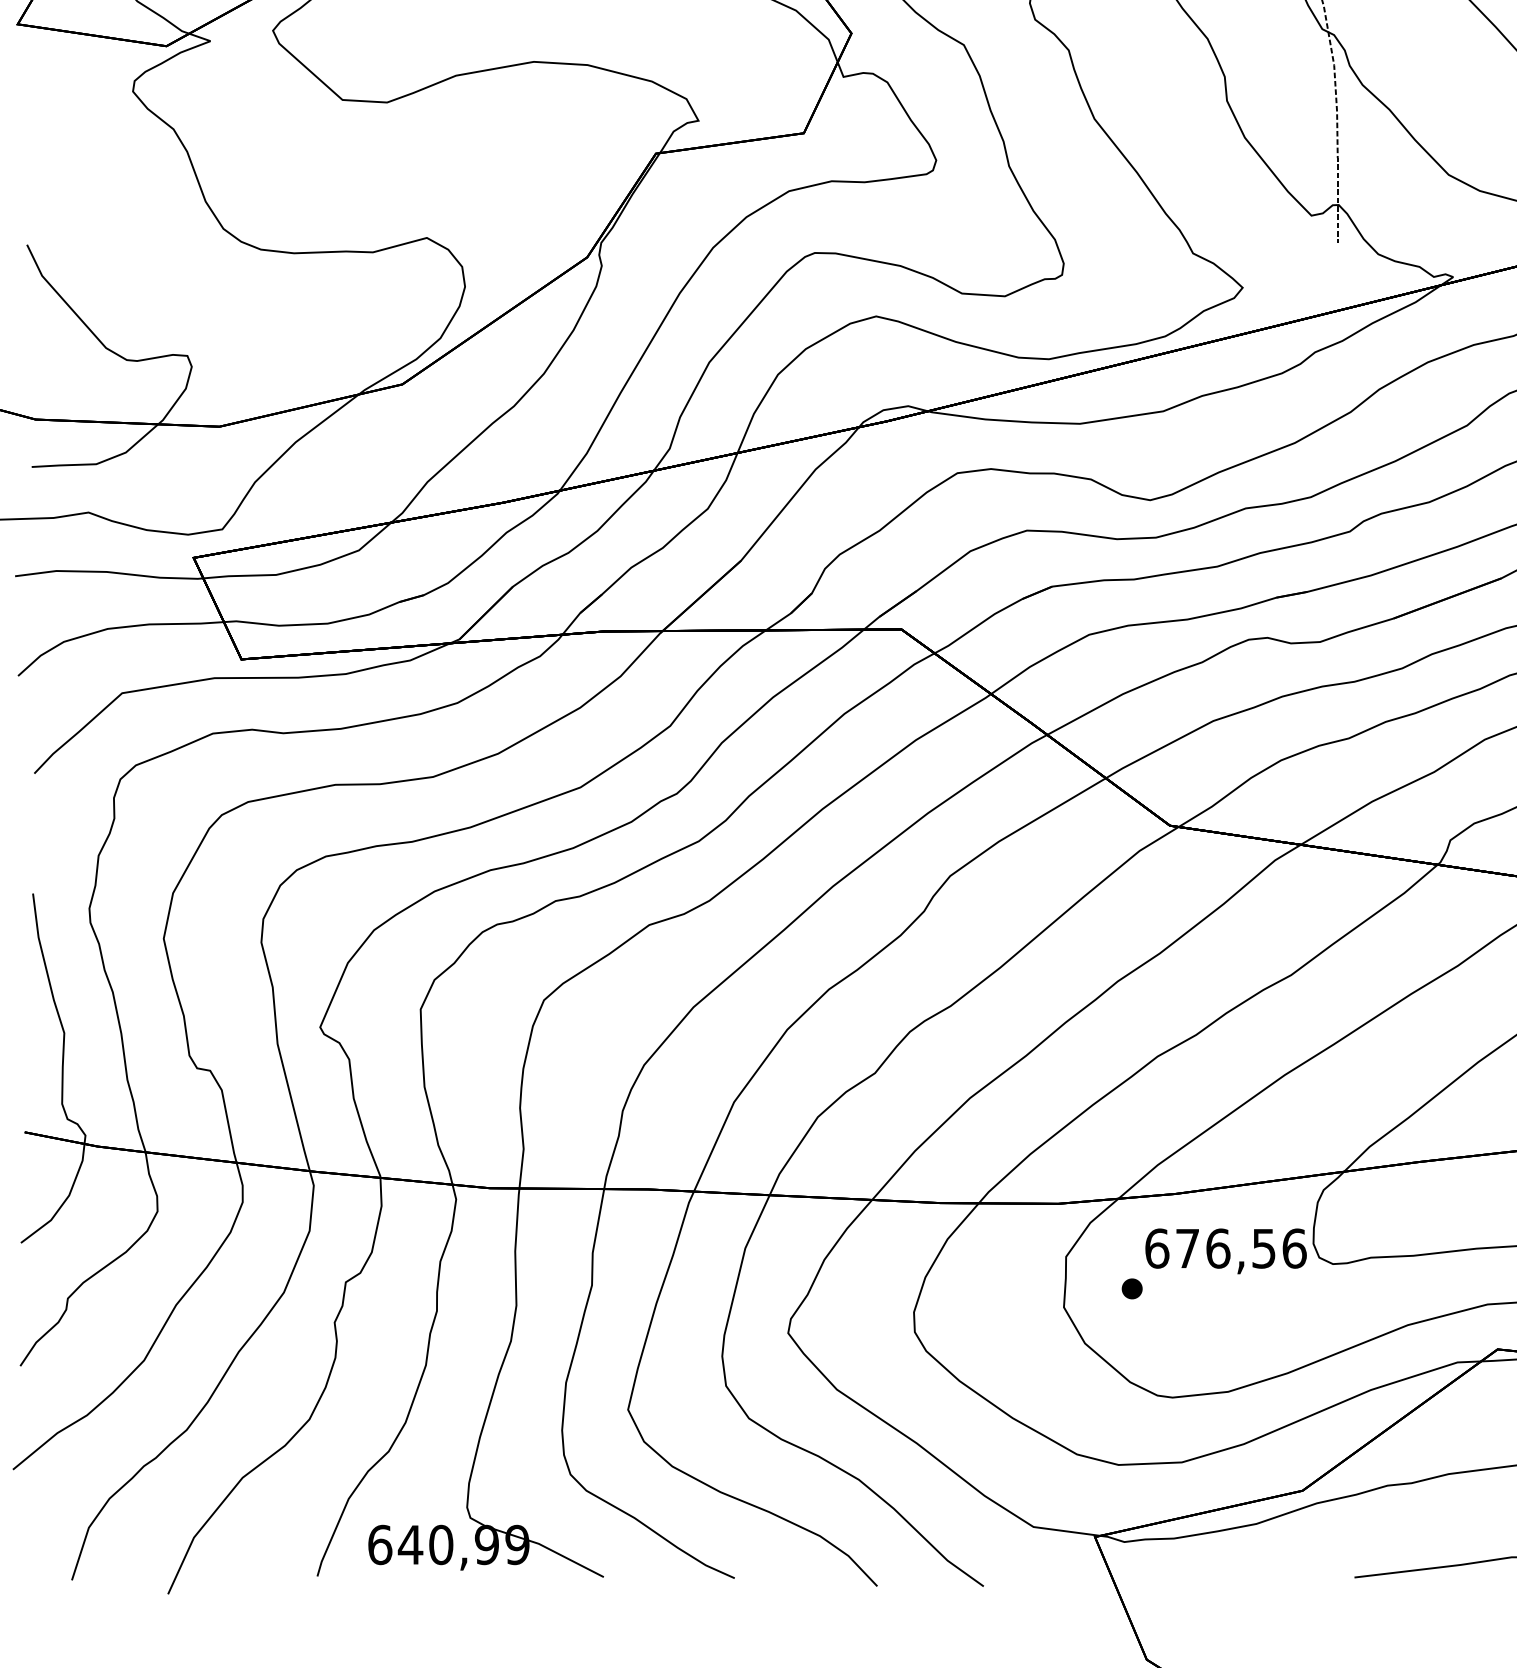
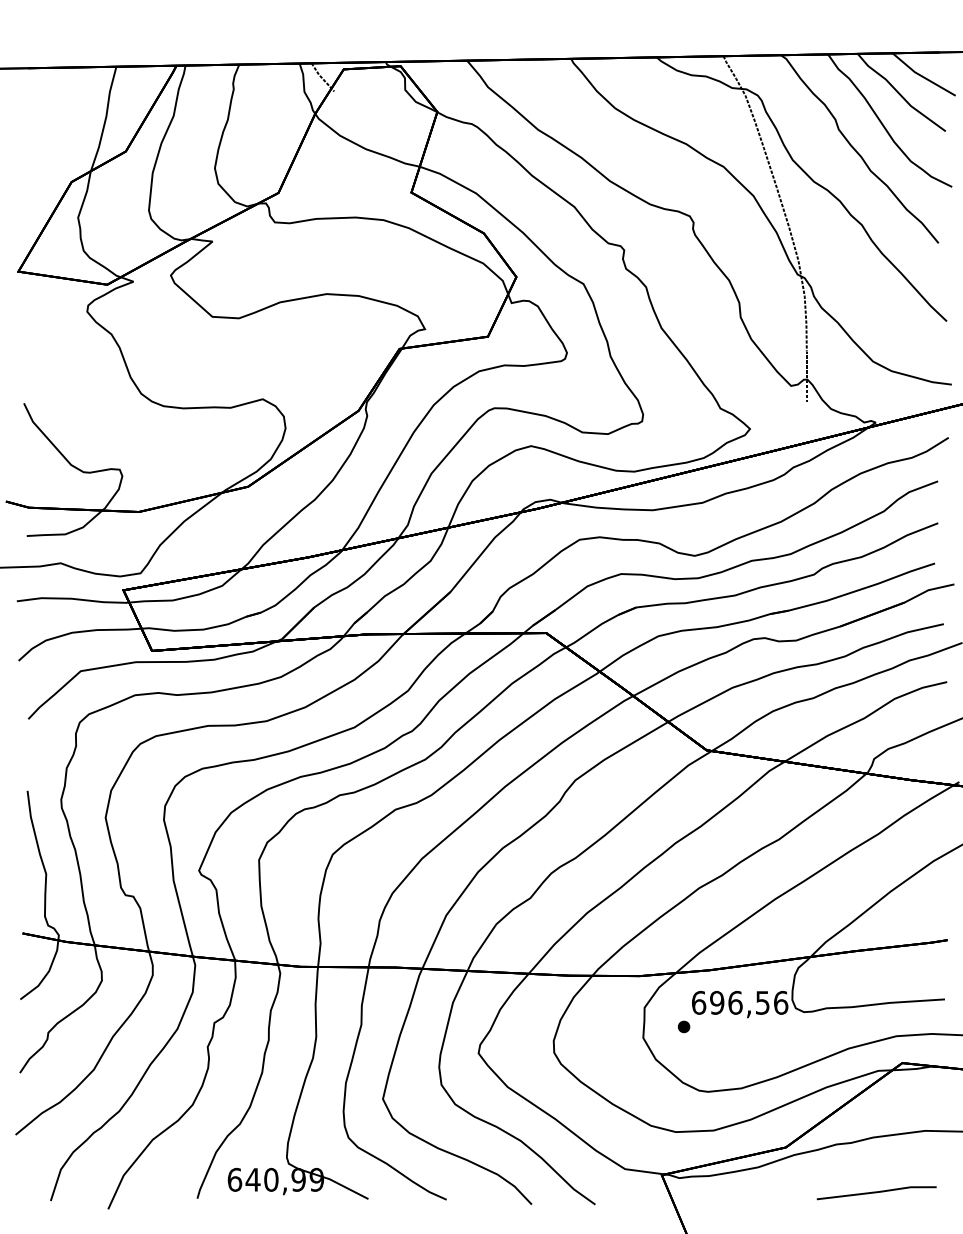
text: (1188, 1247) -> (717, 1002), 676,56 -> 696,56

